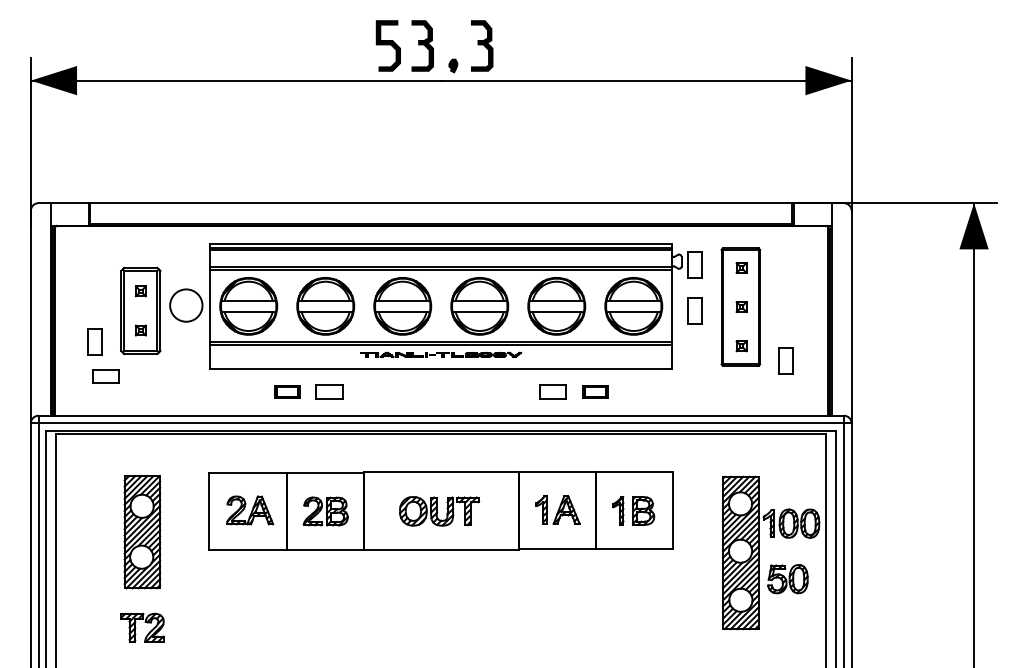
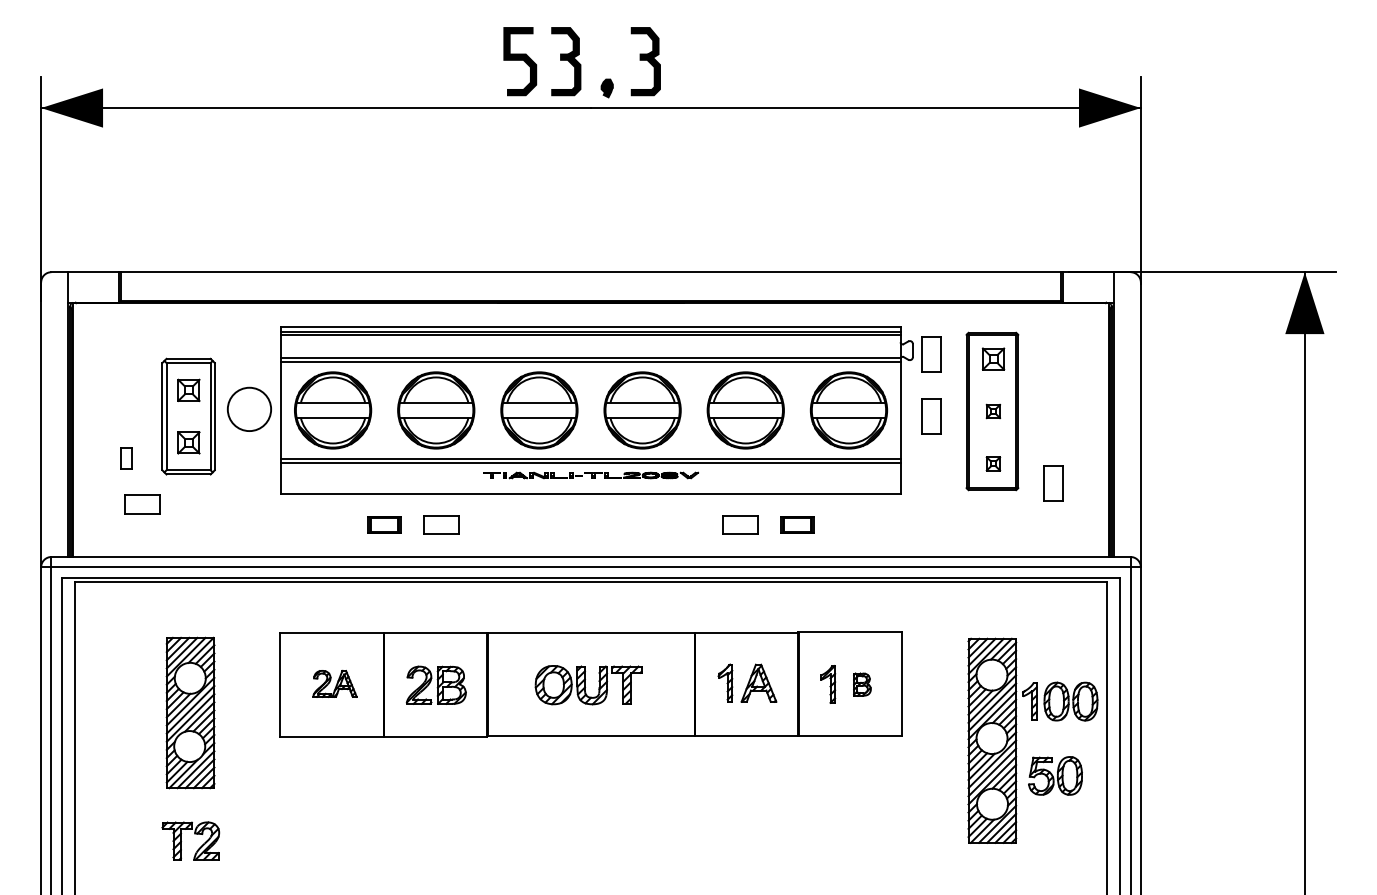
part: (741, 267) -> (993, 358), size x1.6
part: (140, 291) -> (188, 390), size x1.6
part: (140, 330) -> (188, 442), size x1.6
part: (94, 341) -> (126, 457), size x0.6
part: (250, 510) -> (335, 683), size x0.7
part: (643, 510) -> (862, 683), size x0.6

